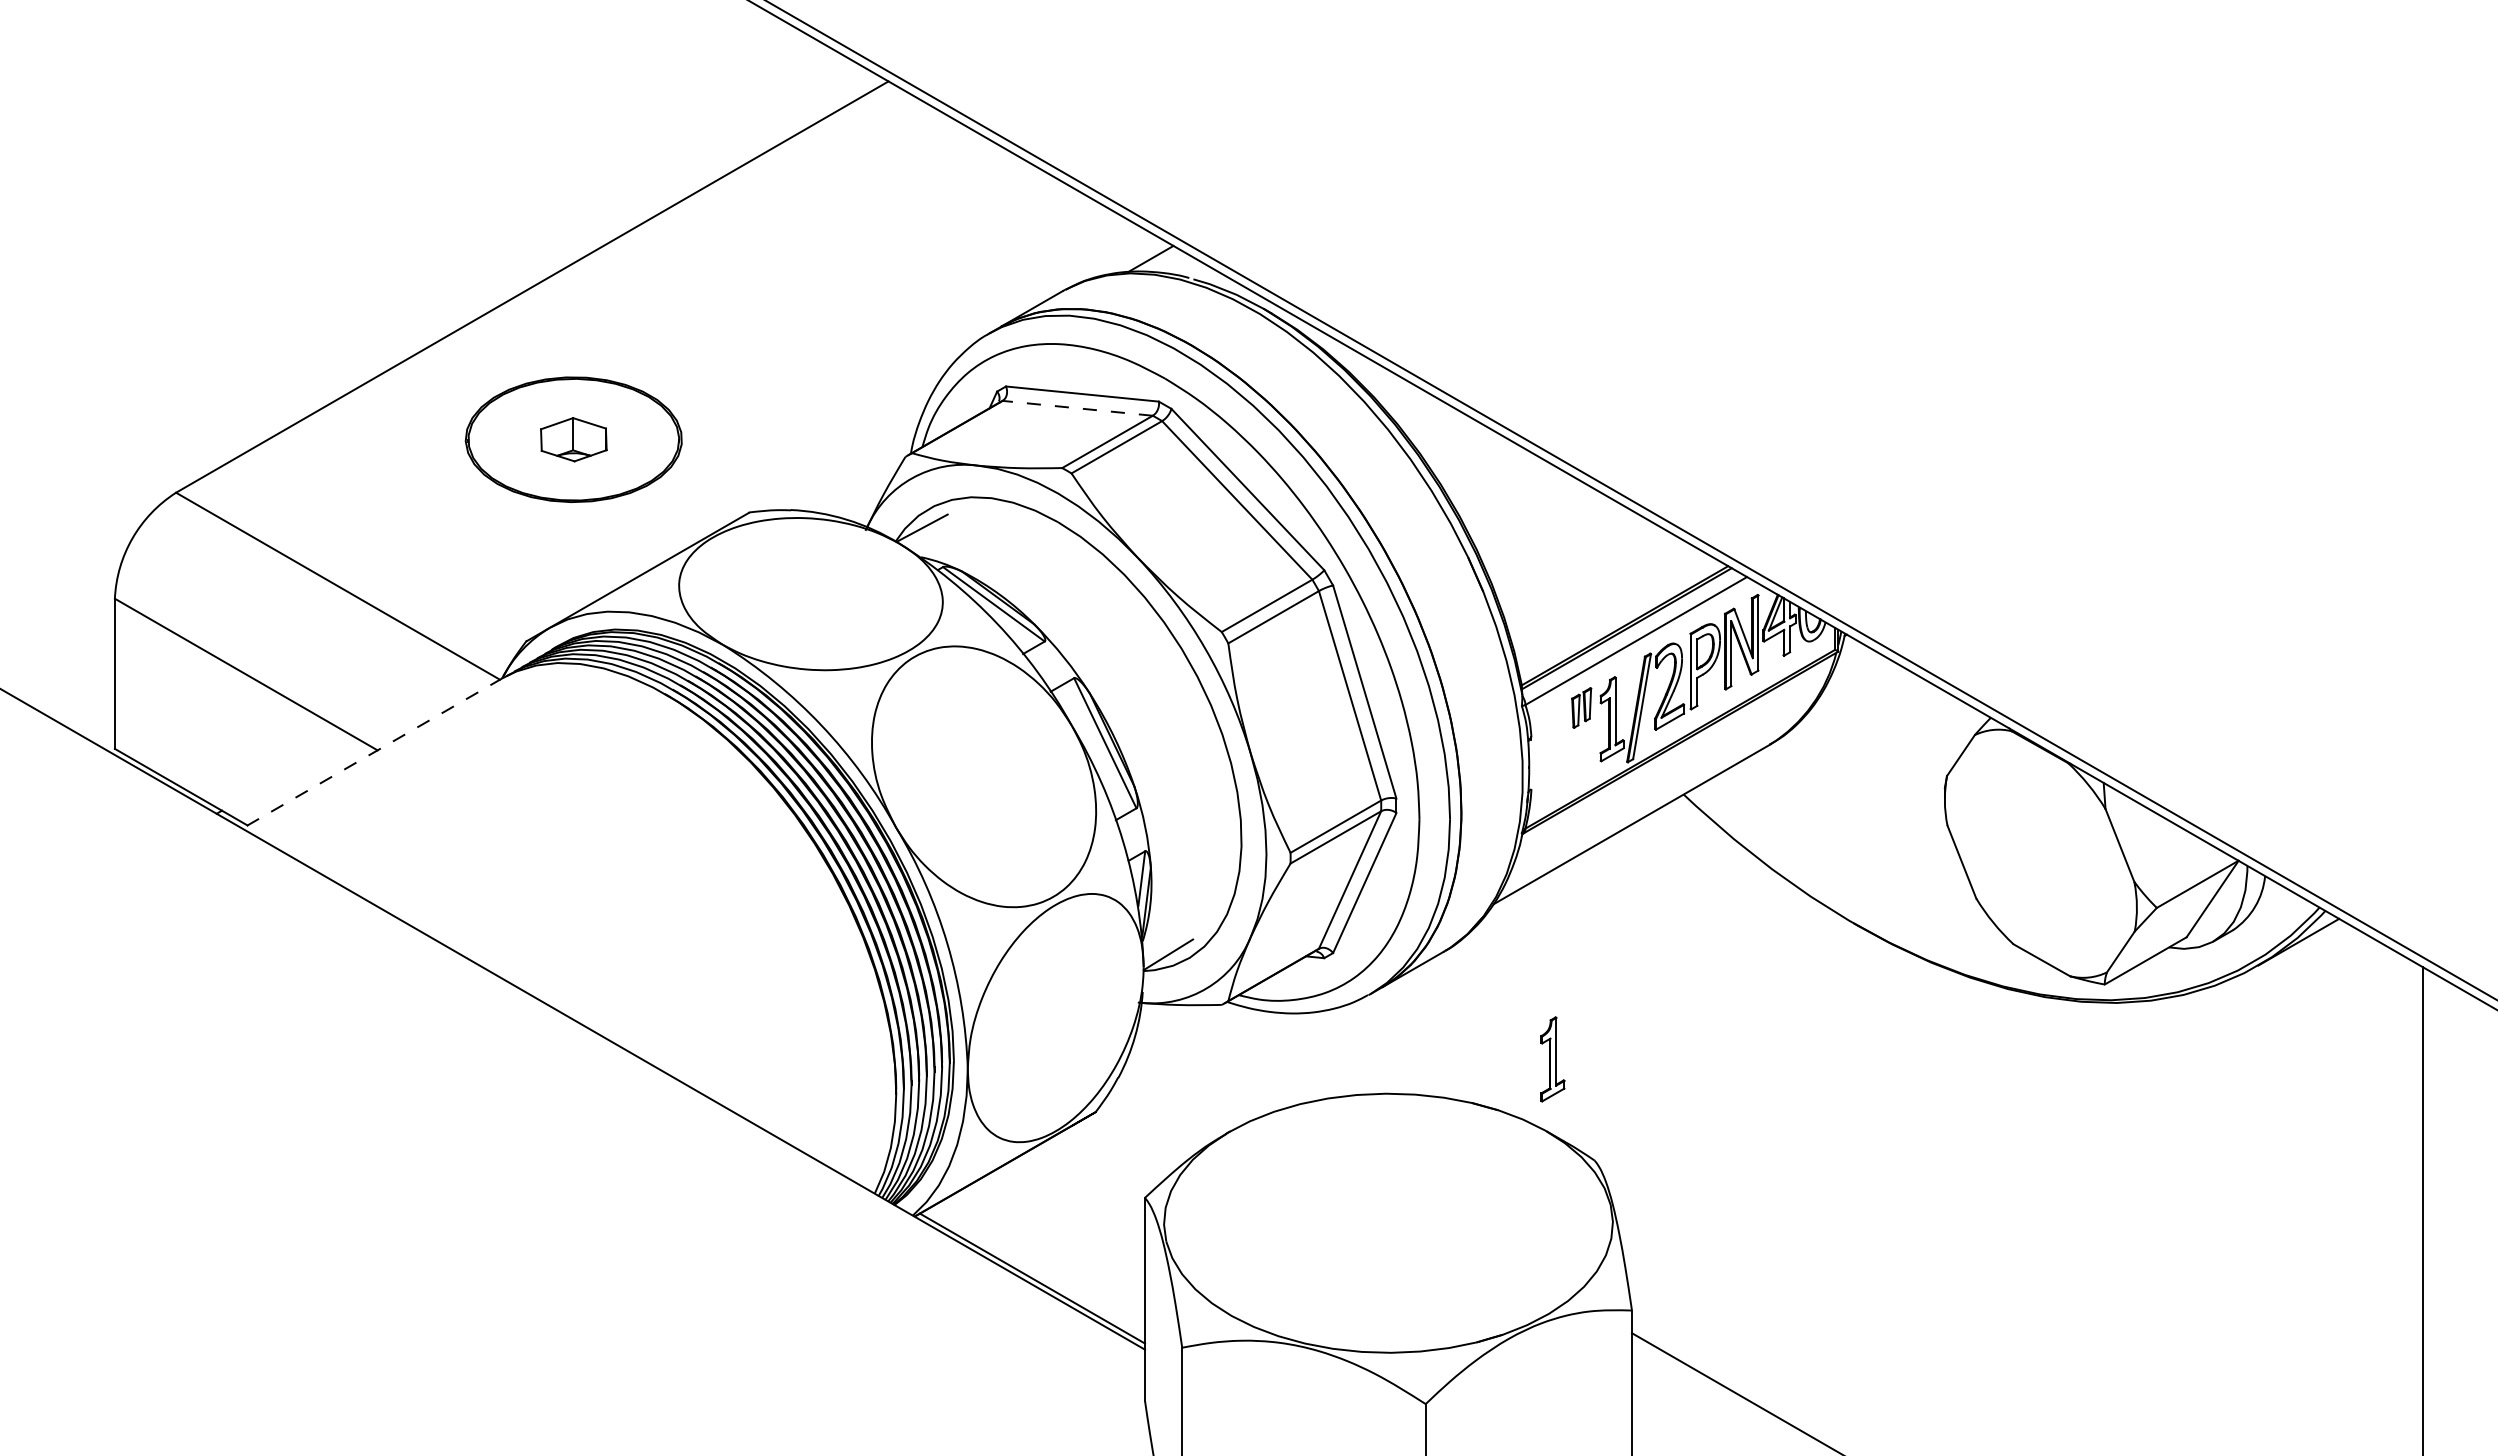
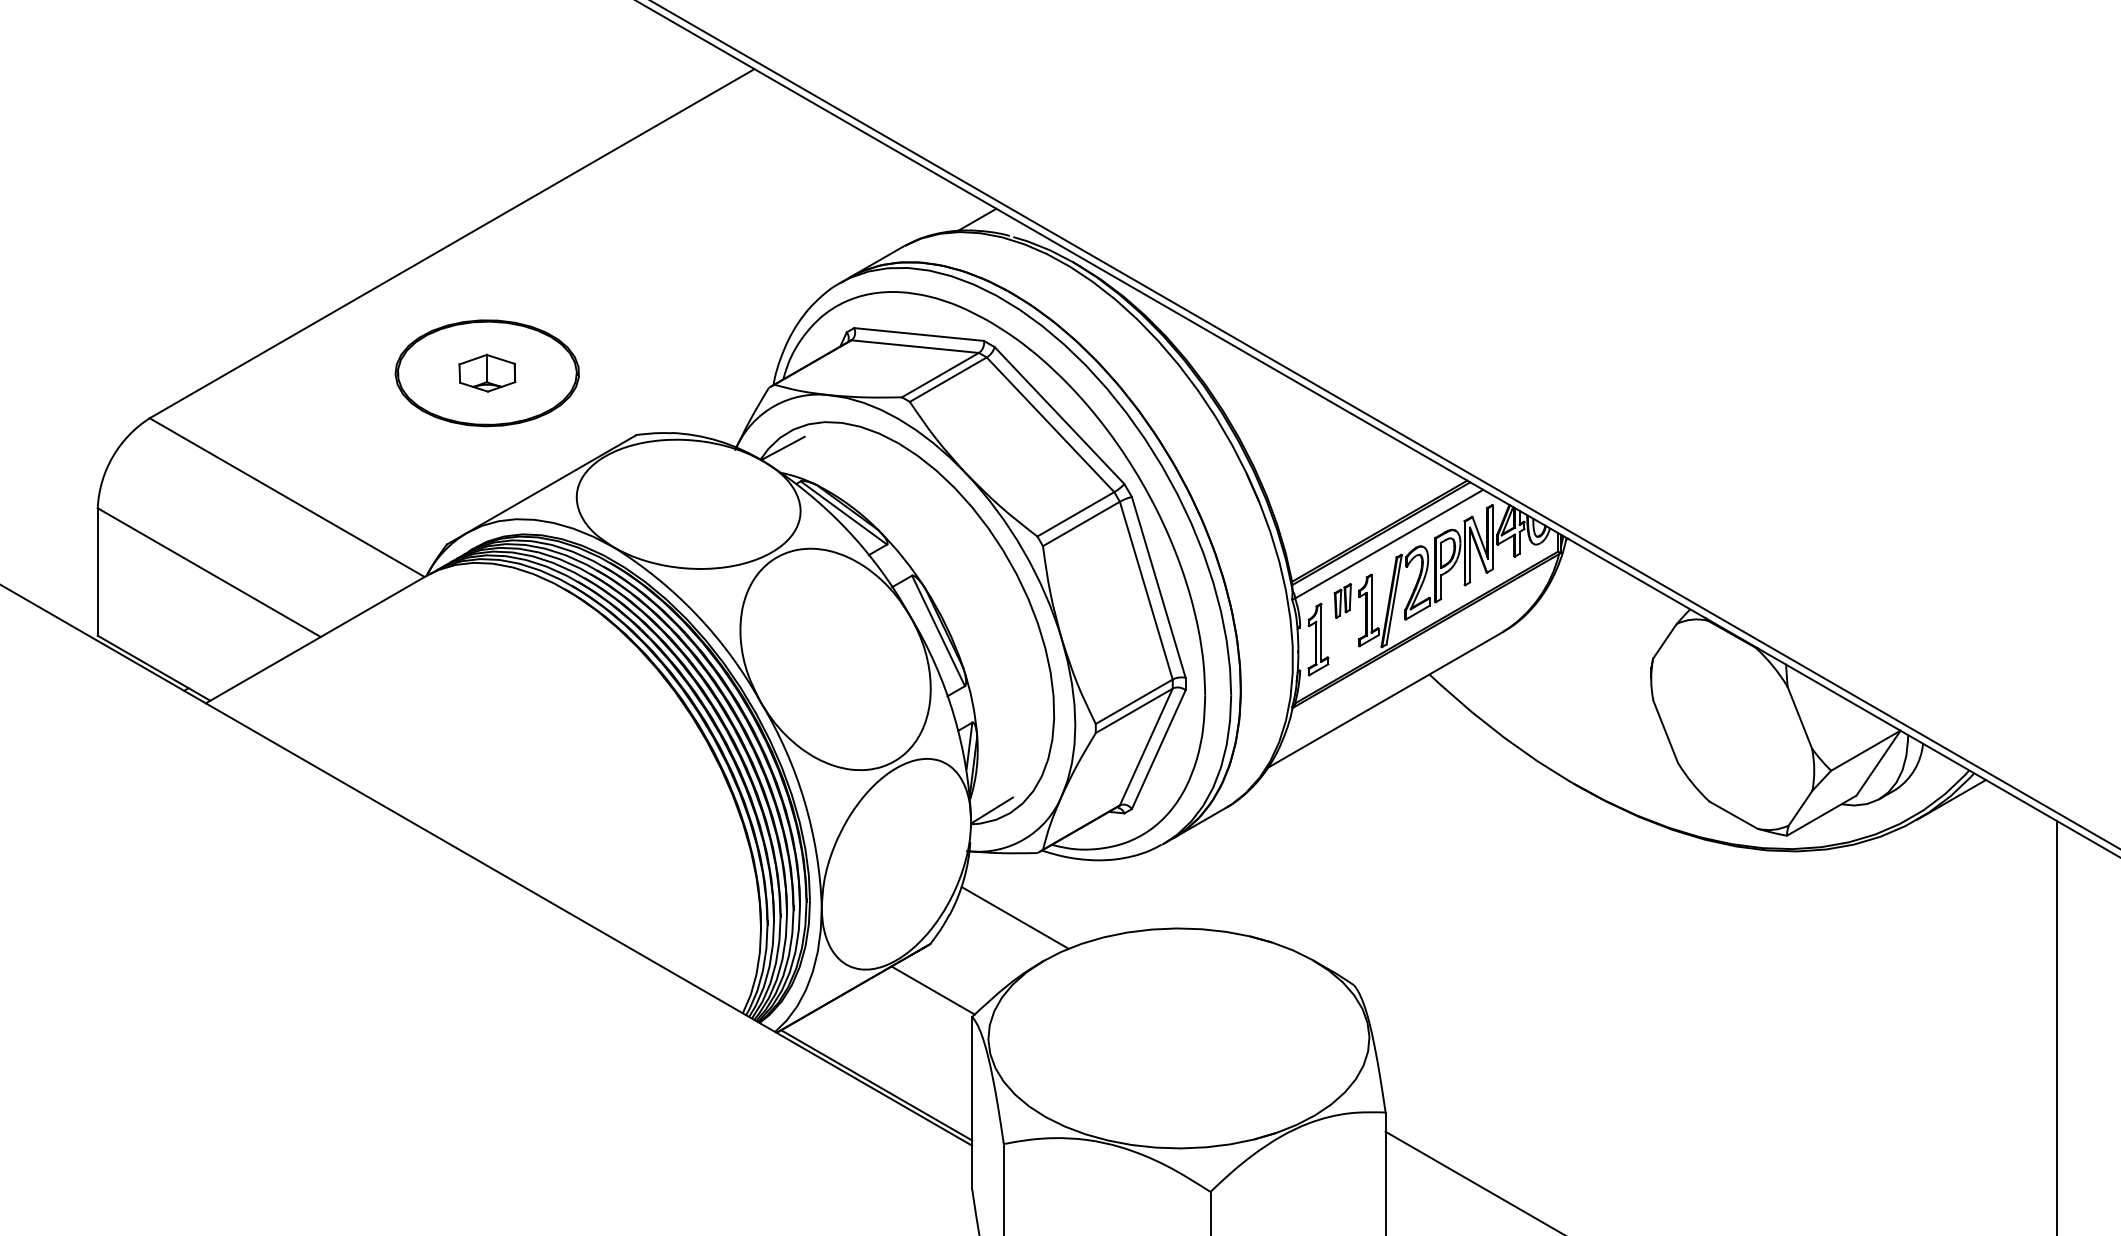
line: (1077, 408) -> (914, 346), dashed -> solid
line: (371, 753) -> (315, 639), dashed -> solid
part: (1552, 1059) -> (1318, 639), moved
line: (1195, 1080) -> (1015, 917), added
line: (1098, 1166) -> (932, 990), added

